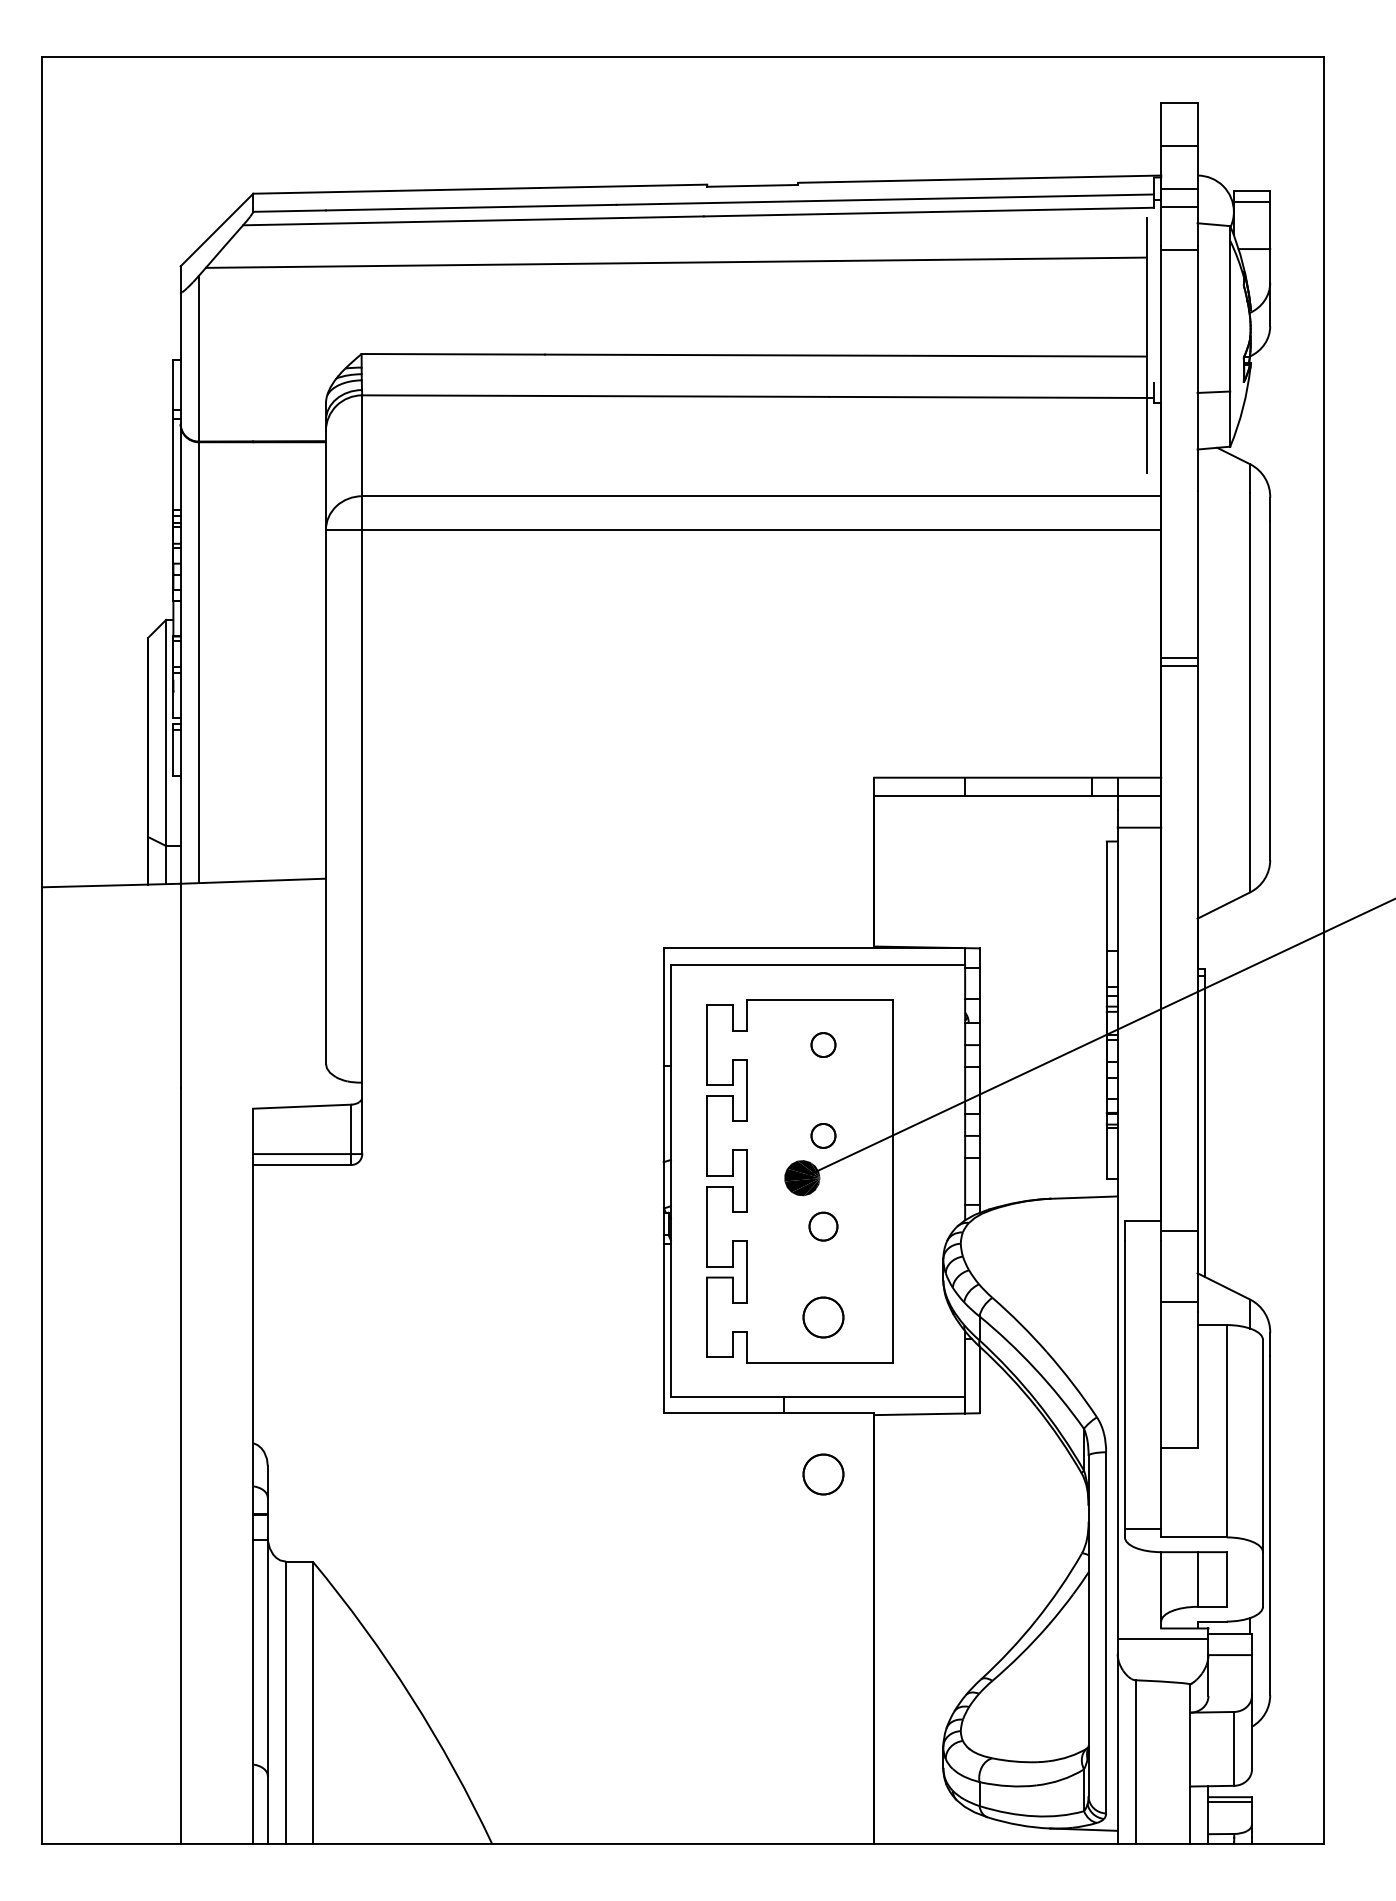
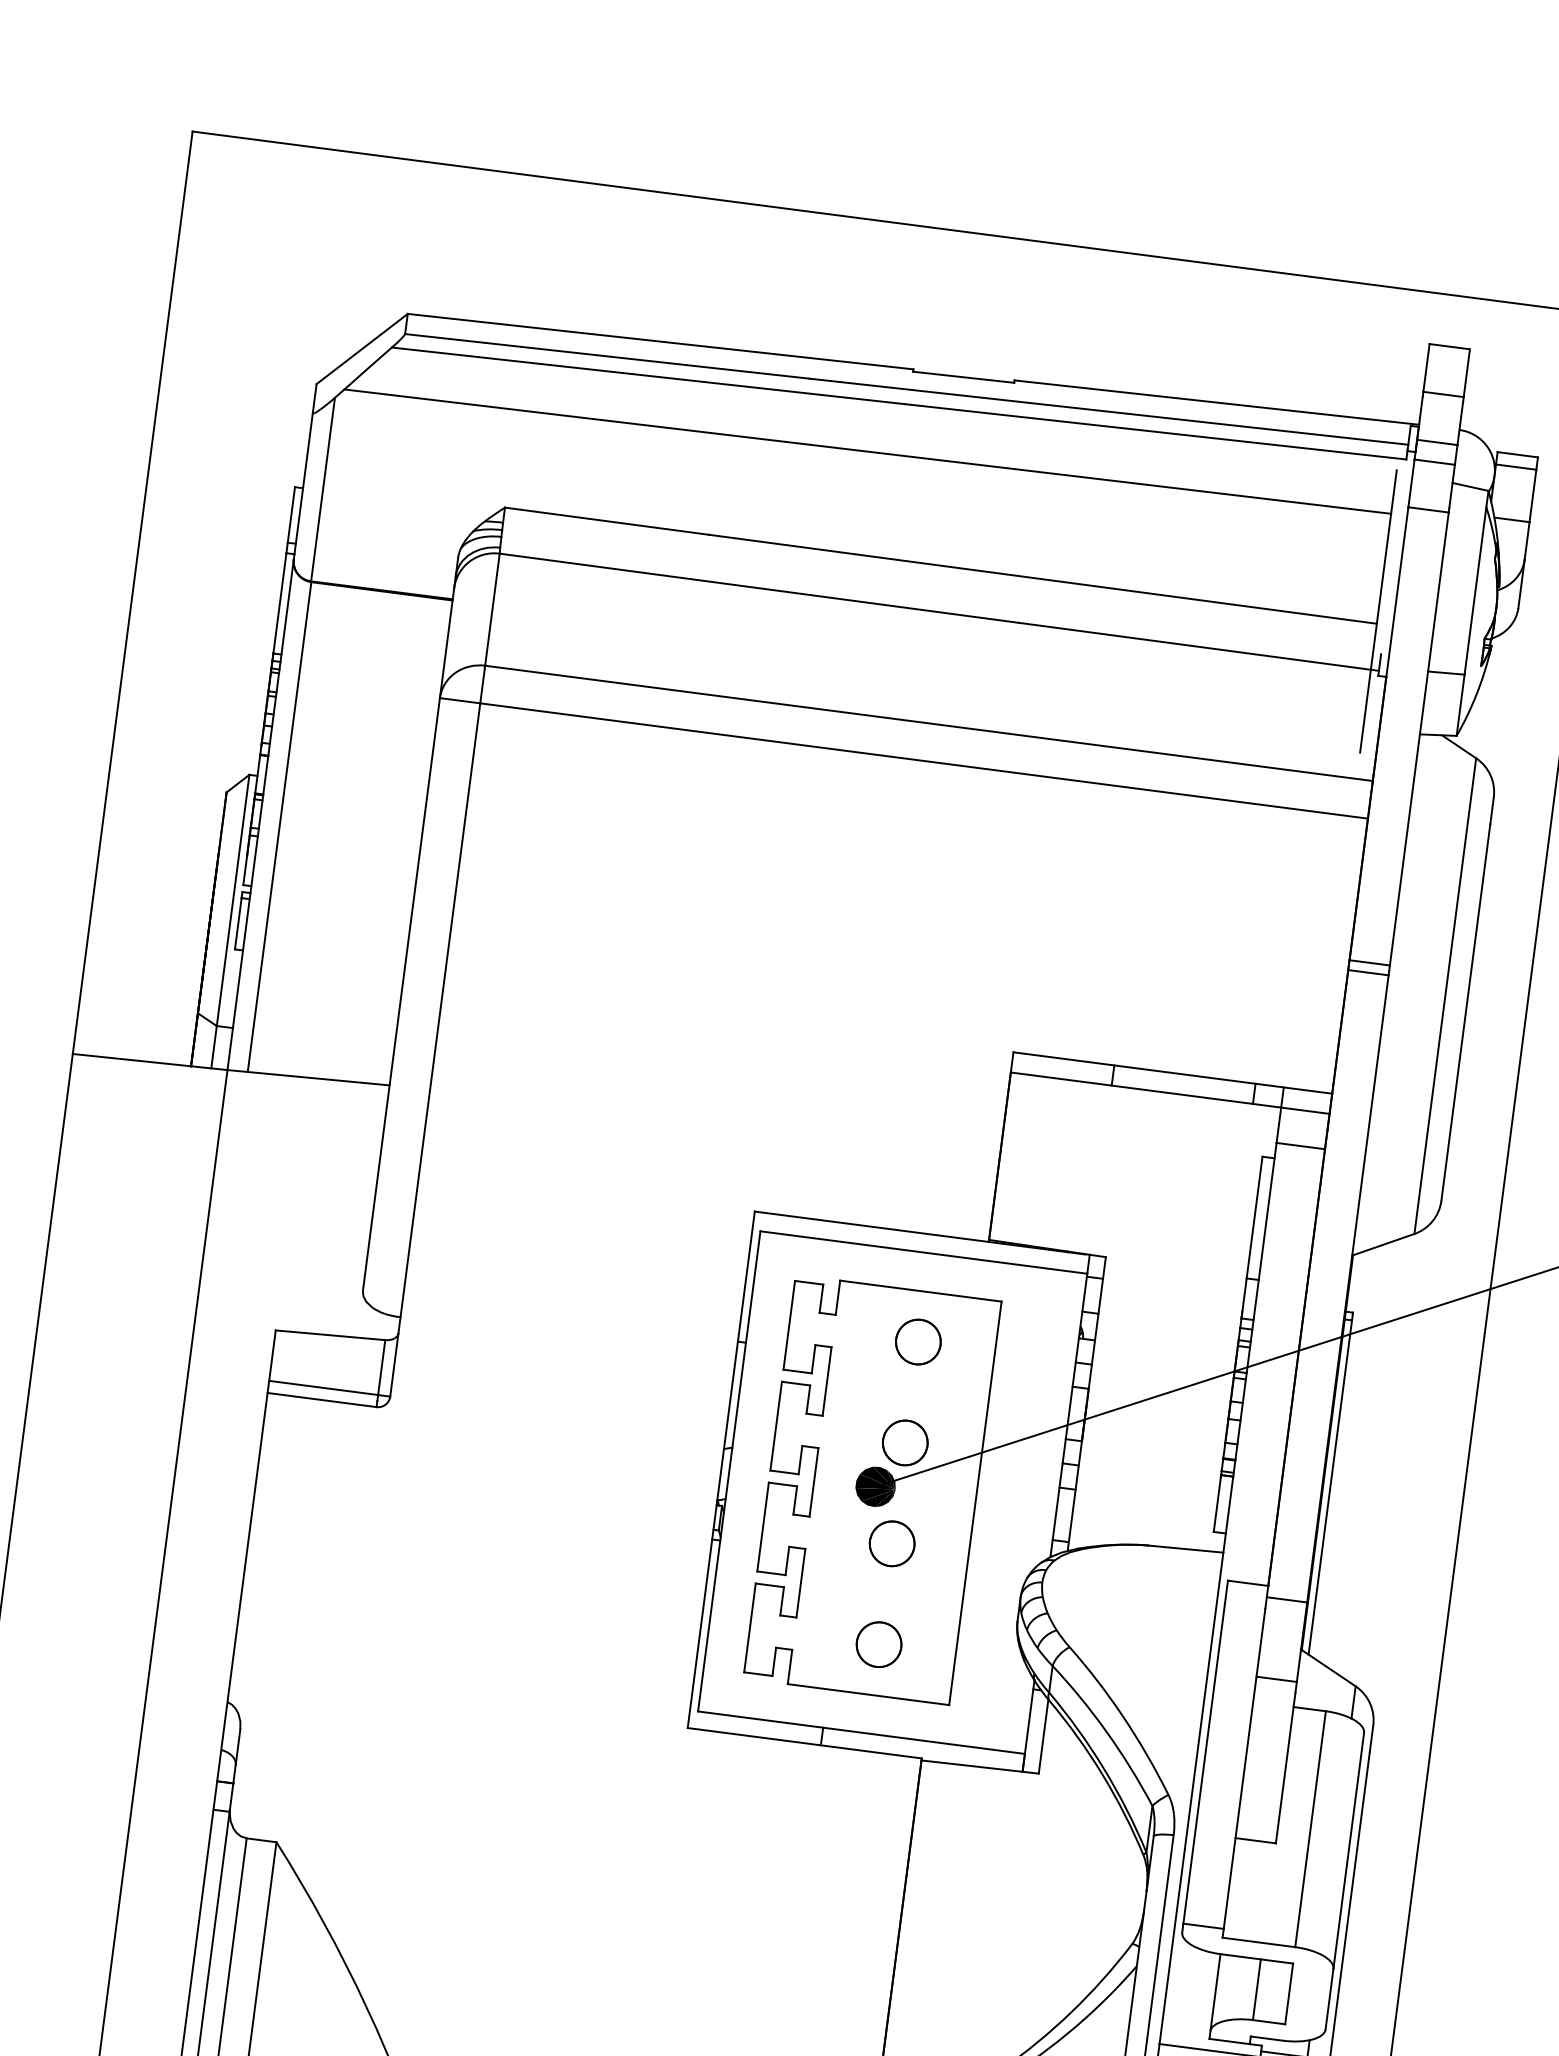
part: (823, 1044) -> (918, 1341), size x1.67
part: (823, 1135) -> (905, 1442), size x1.67
part: (823, 1226) -> (892, 1543), size x1.43
part: (823, 1474) -> (856, 1819), removed

